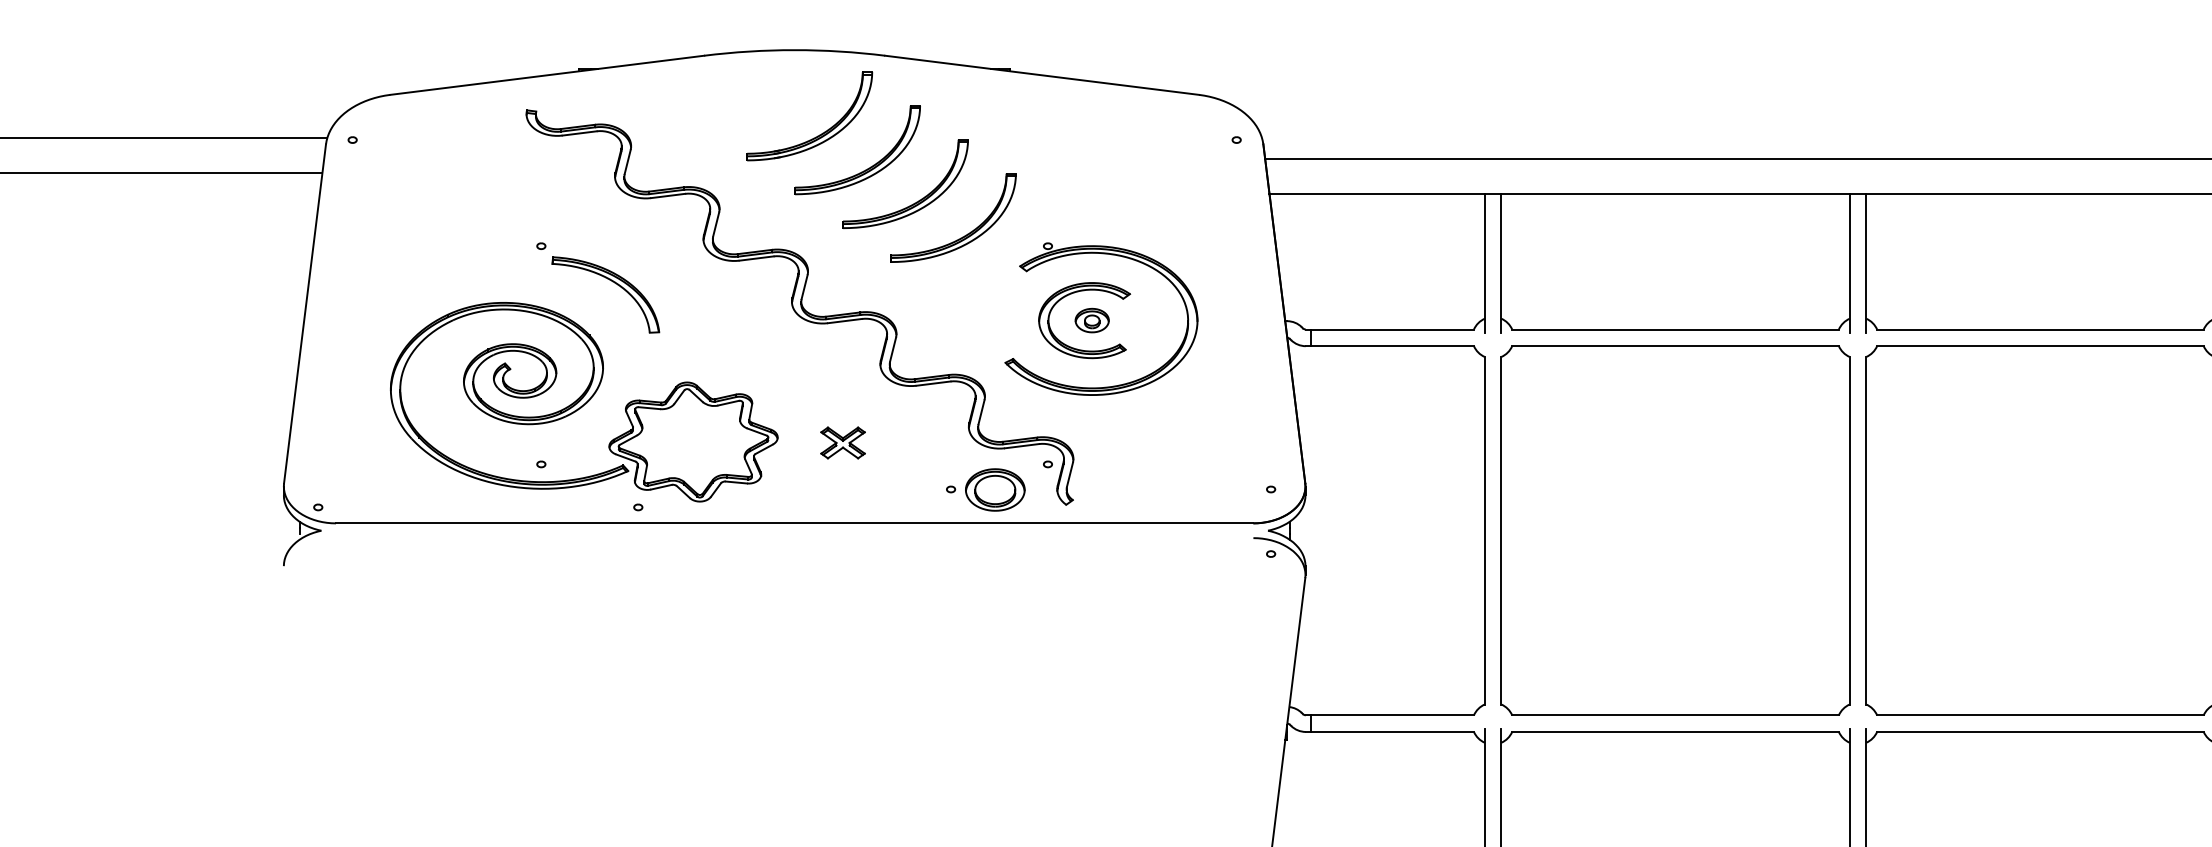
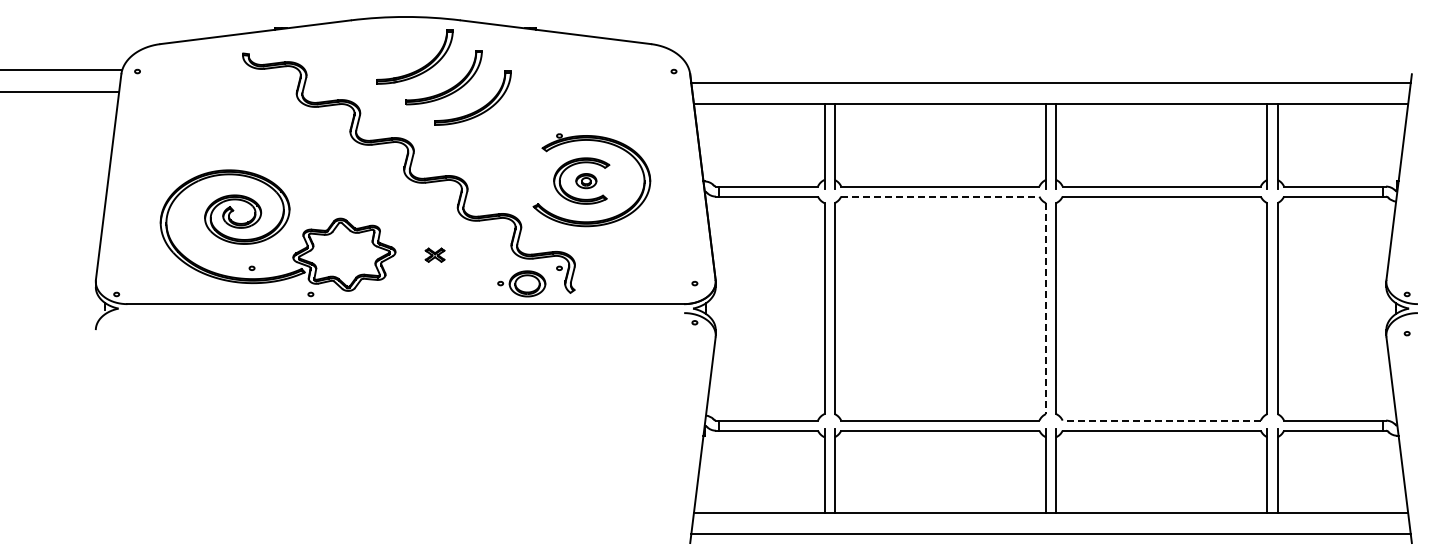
part: (962, 235) -> (507, 129), removed
part: (603, 278) -> (289, 155), removed
line: (1675, 345) -> (940, 196), solid -> dashed
part: (841, 441) -> (434, 254), size x0.7
line: (1850, 532) -> (1046, 309), solid -> dashed
line: (2040, 715) -> (1161, 420), solid -> dashed

